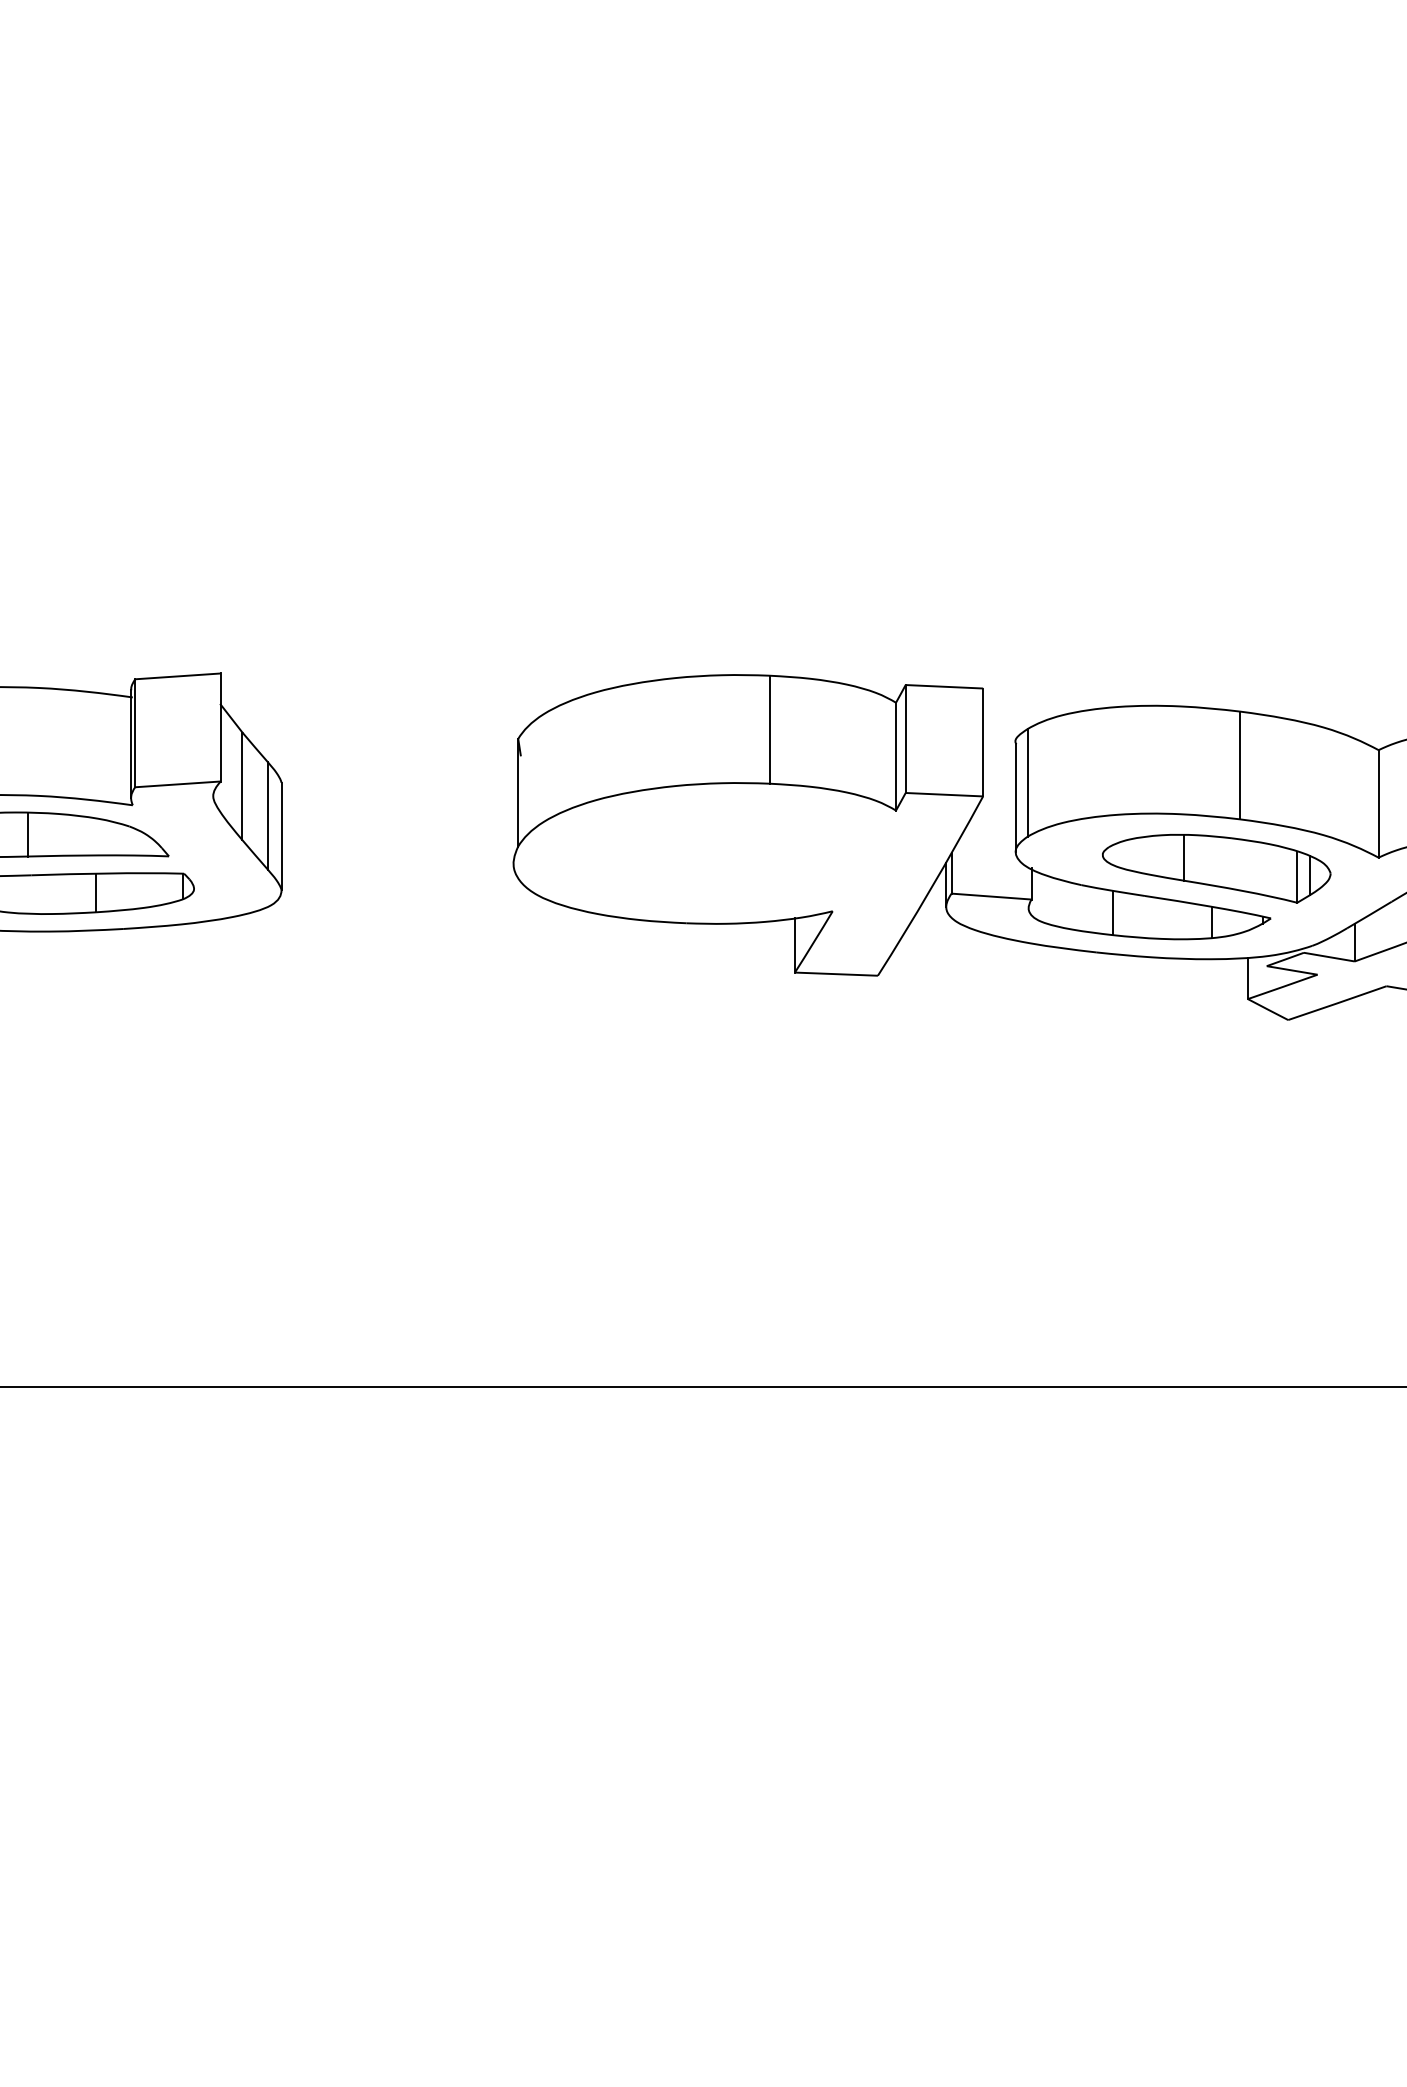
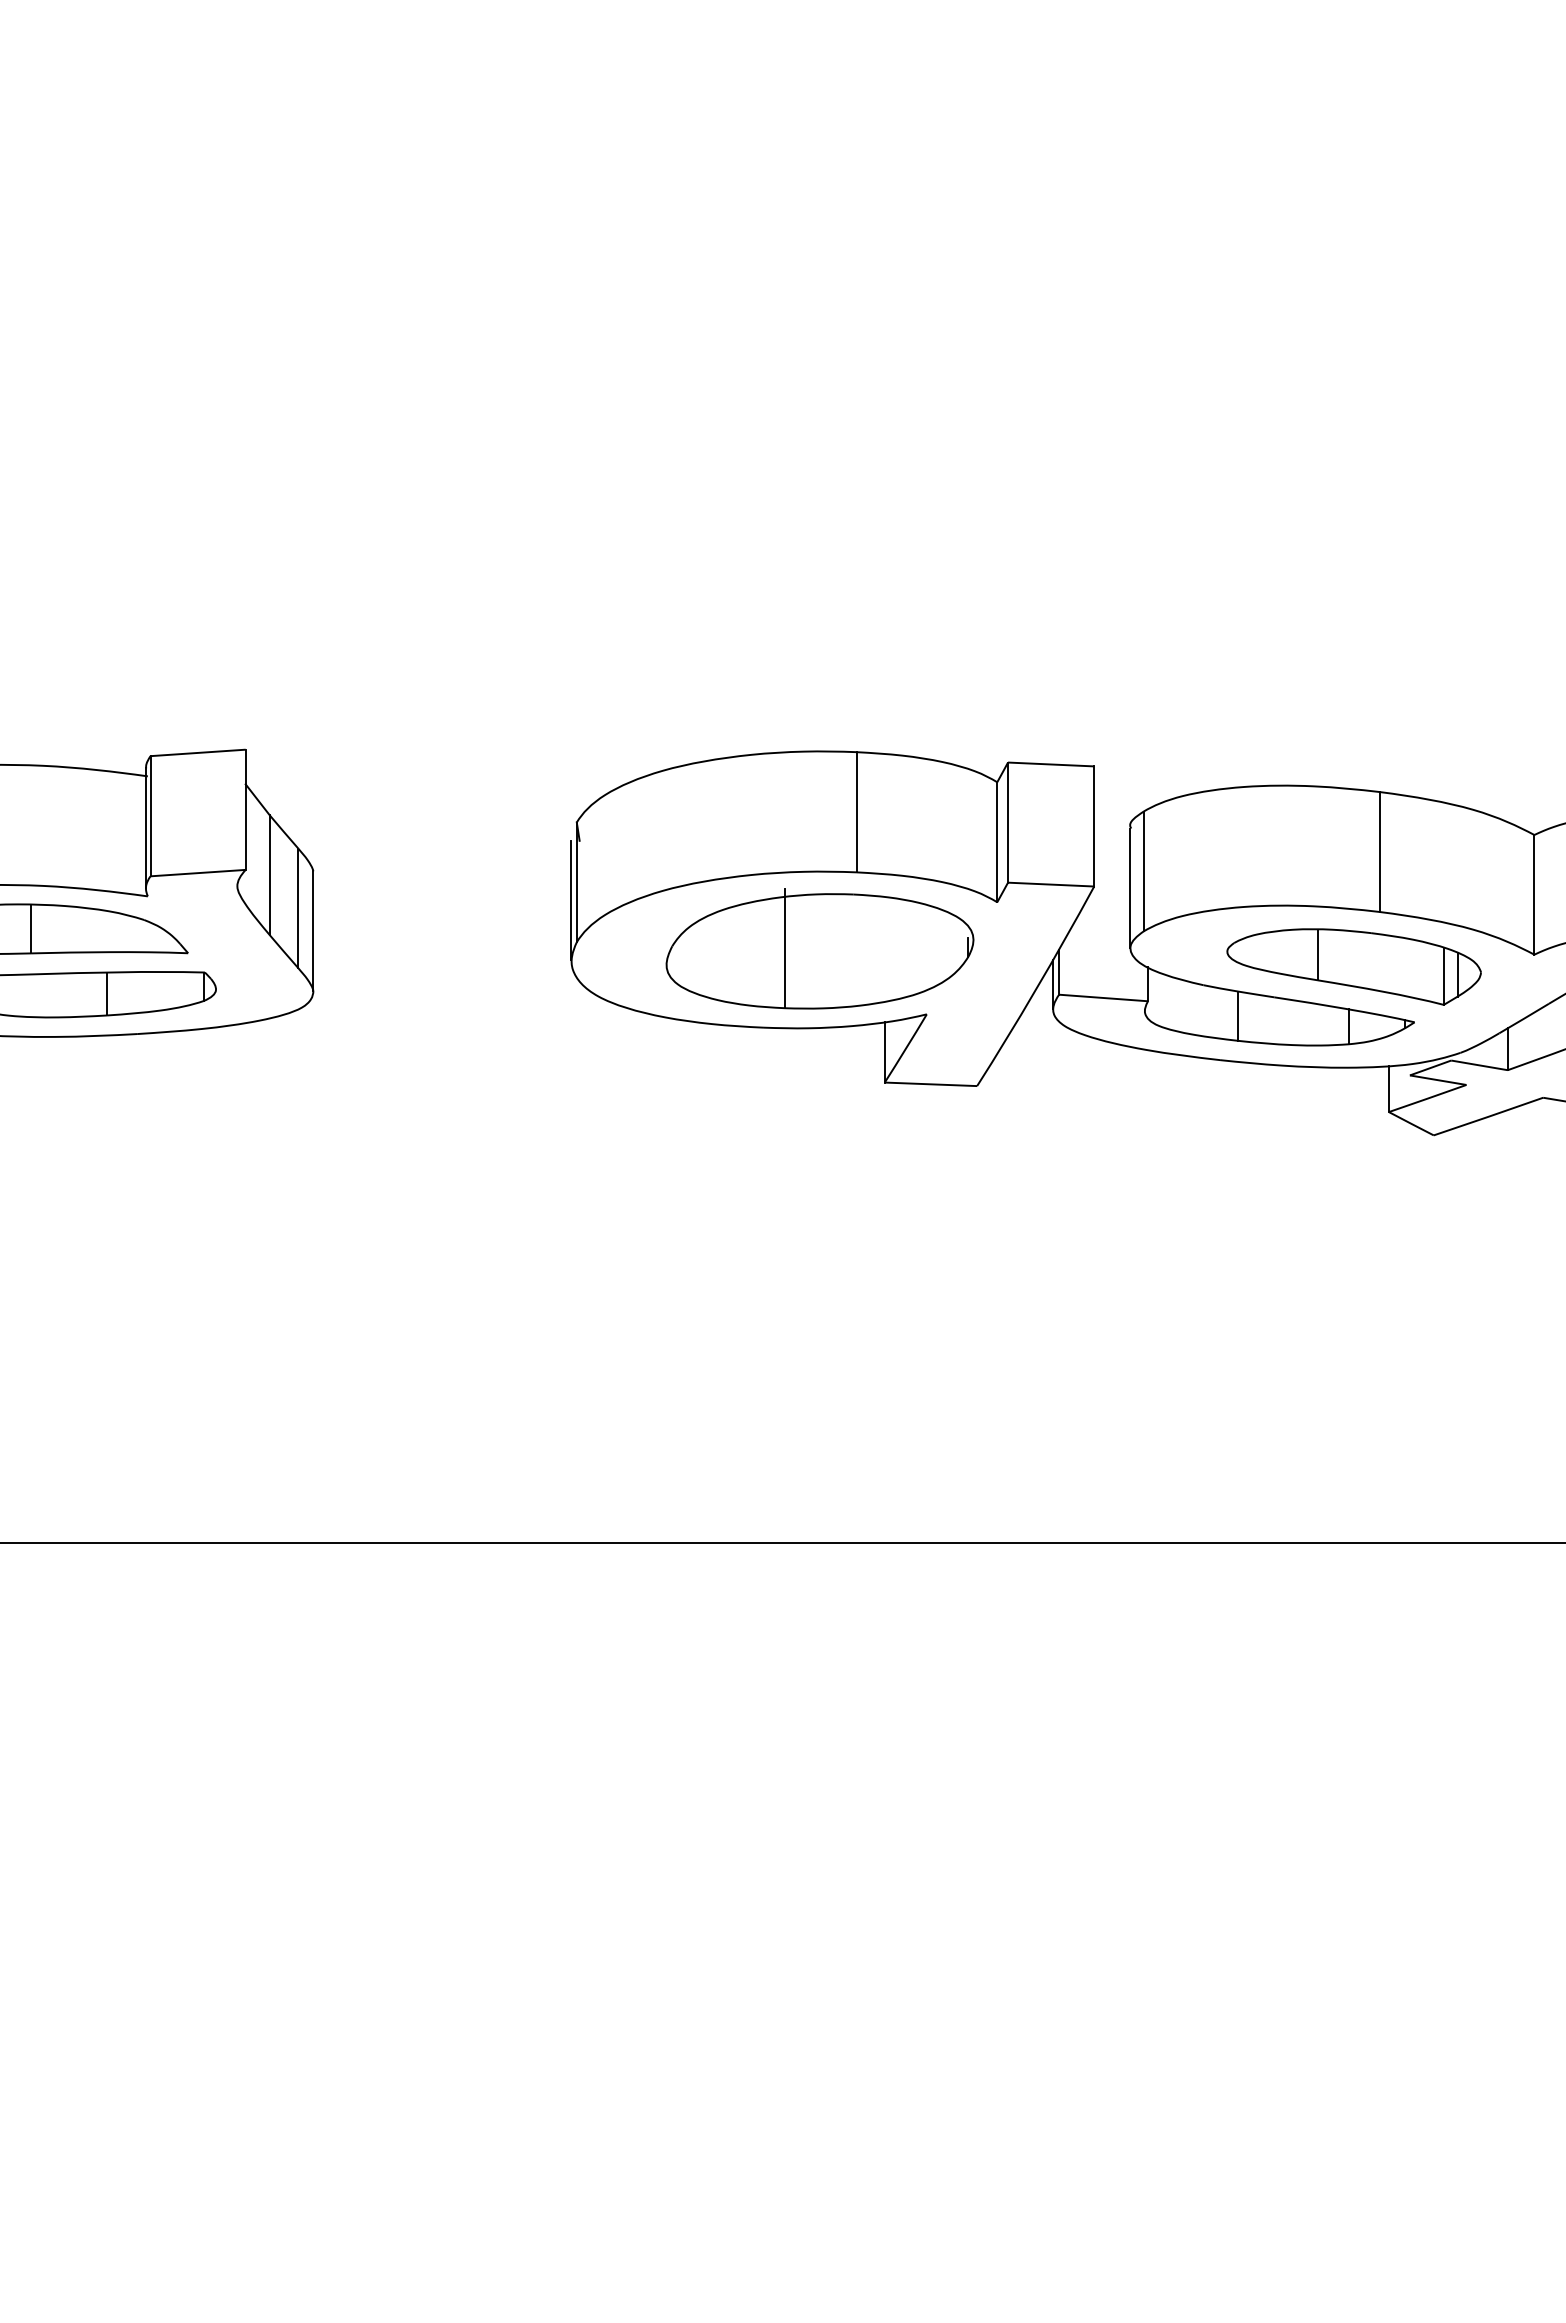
line: (513, 808) -> (571, 900), added
part: (736, 852) -> (819, 948), added

